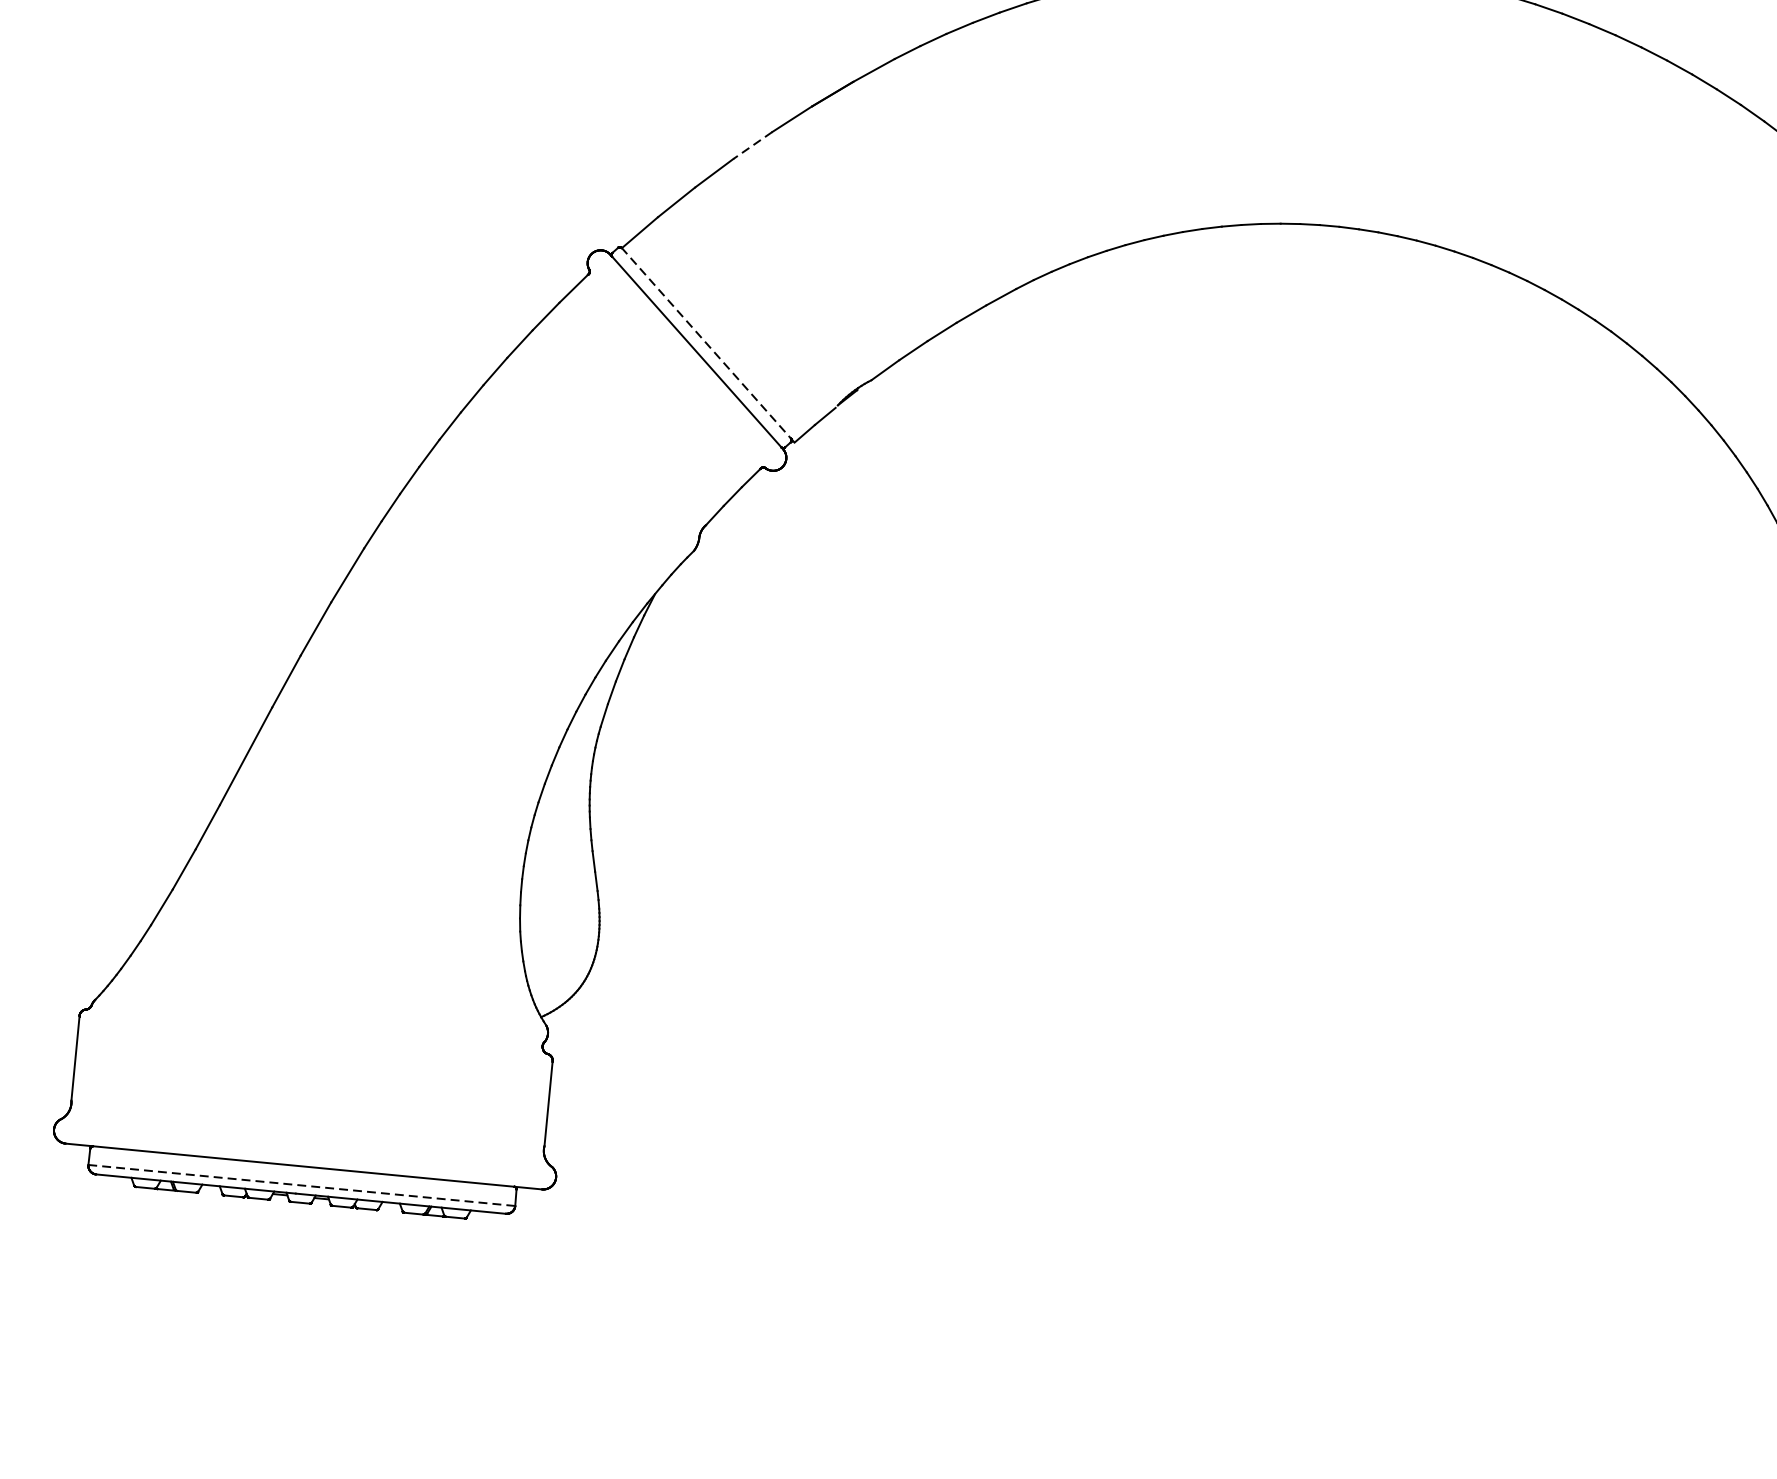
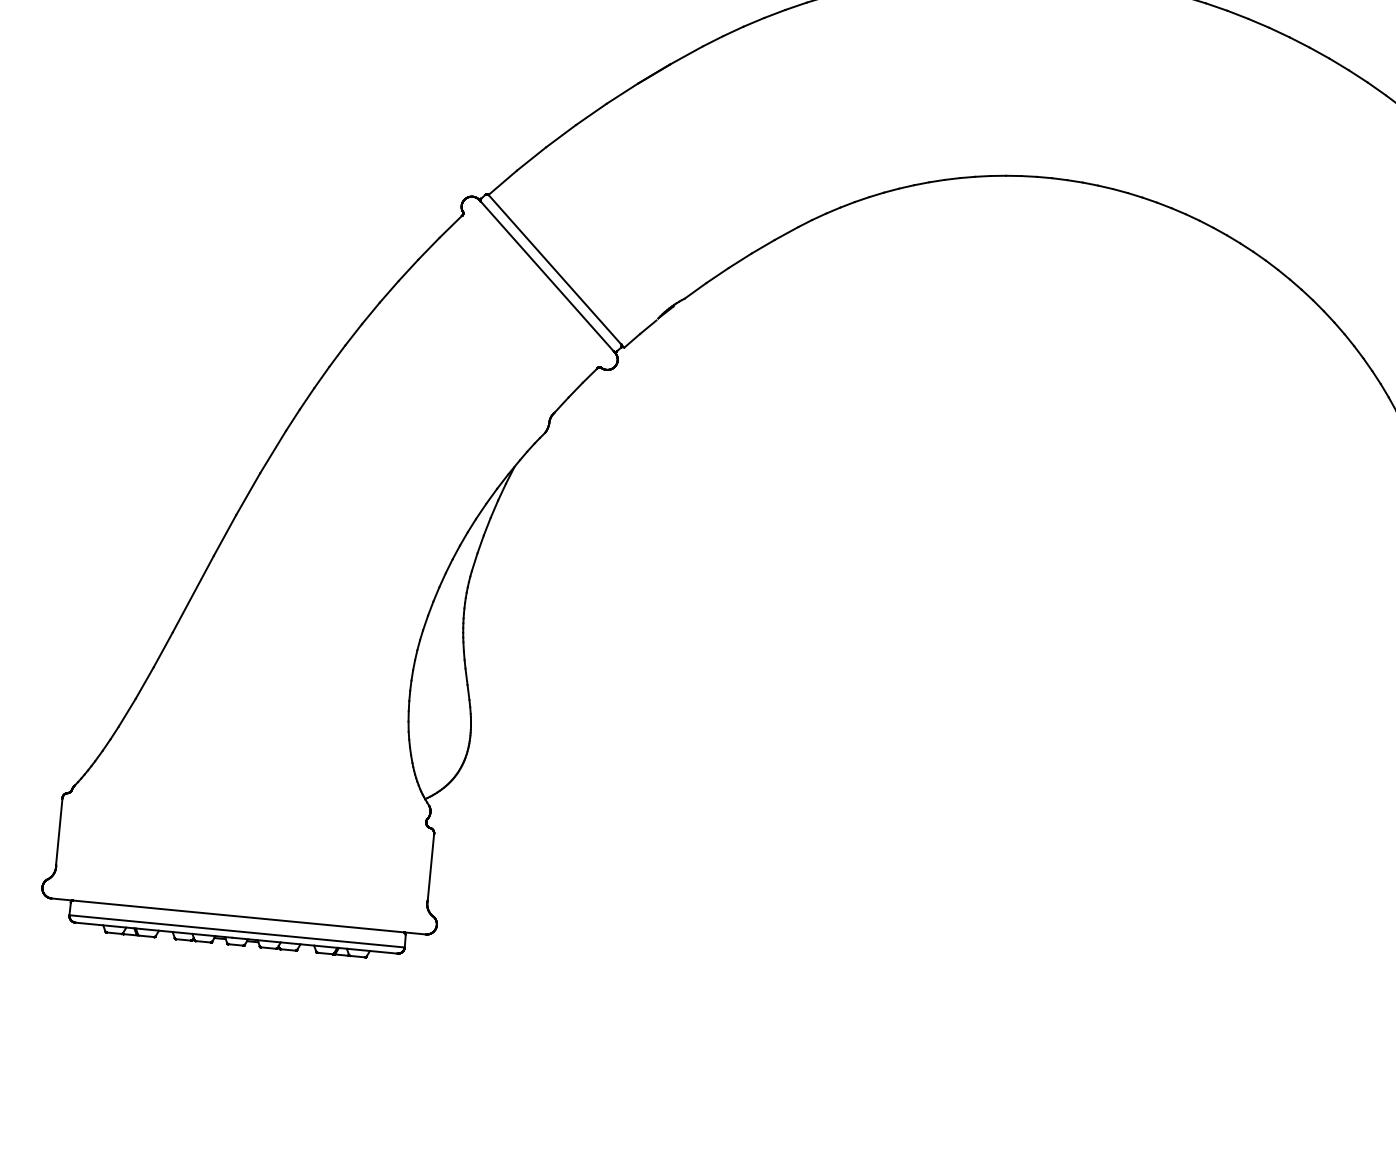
line: (752, 145) -> (591, 114), dashed -> solid
line: (708, 344) -> (556, 270), dashed -> solid
line: (301, 1185) -> (236, 931), dashed -> solid

